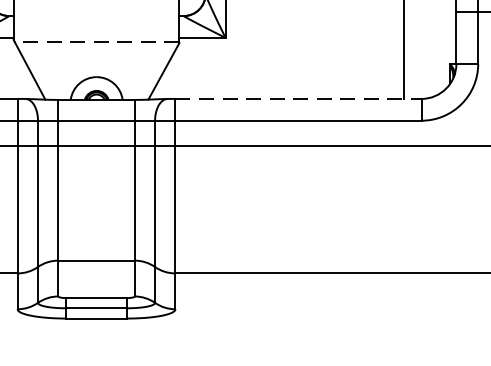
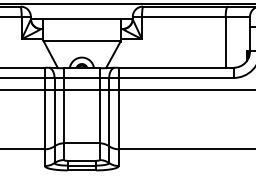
line: (95, 42) -> (81, 41), dashed -> solid
line: (296, 98) -> (175, 67), dashed -> solid

